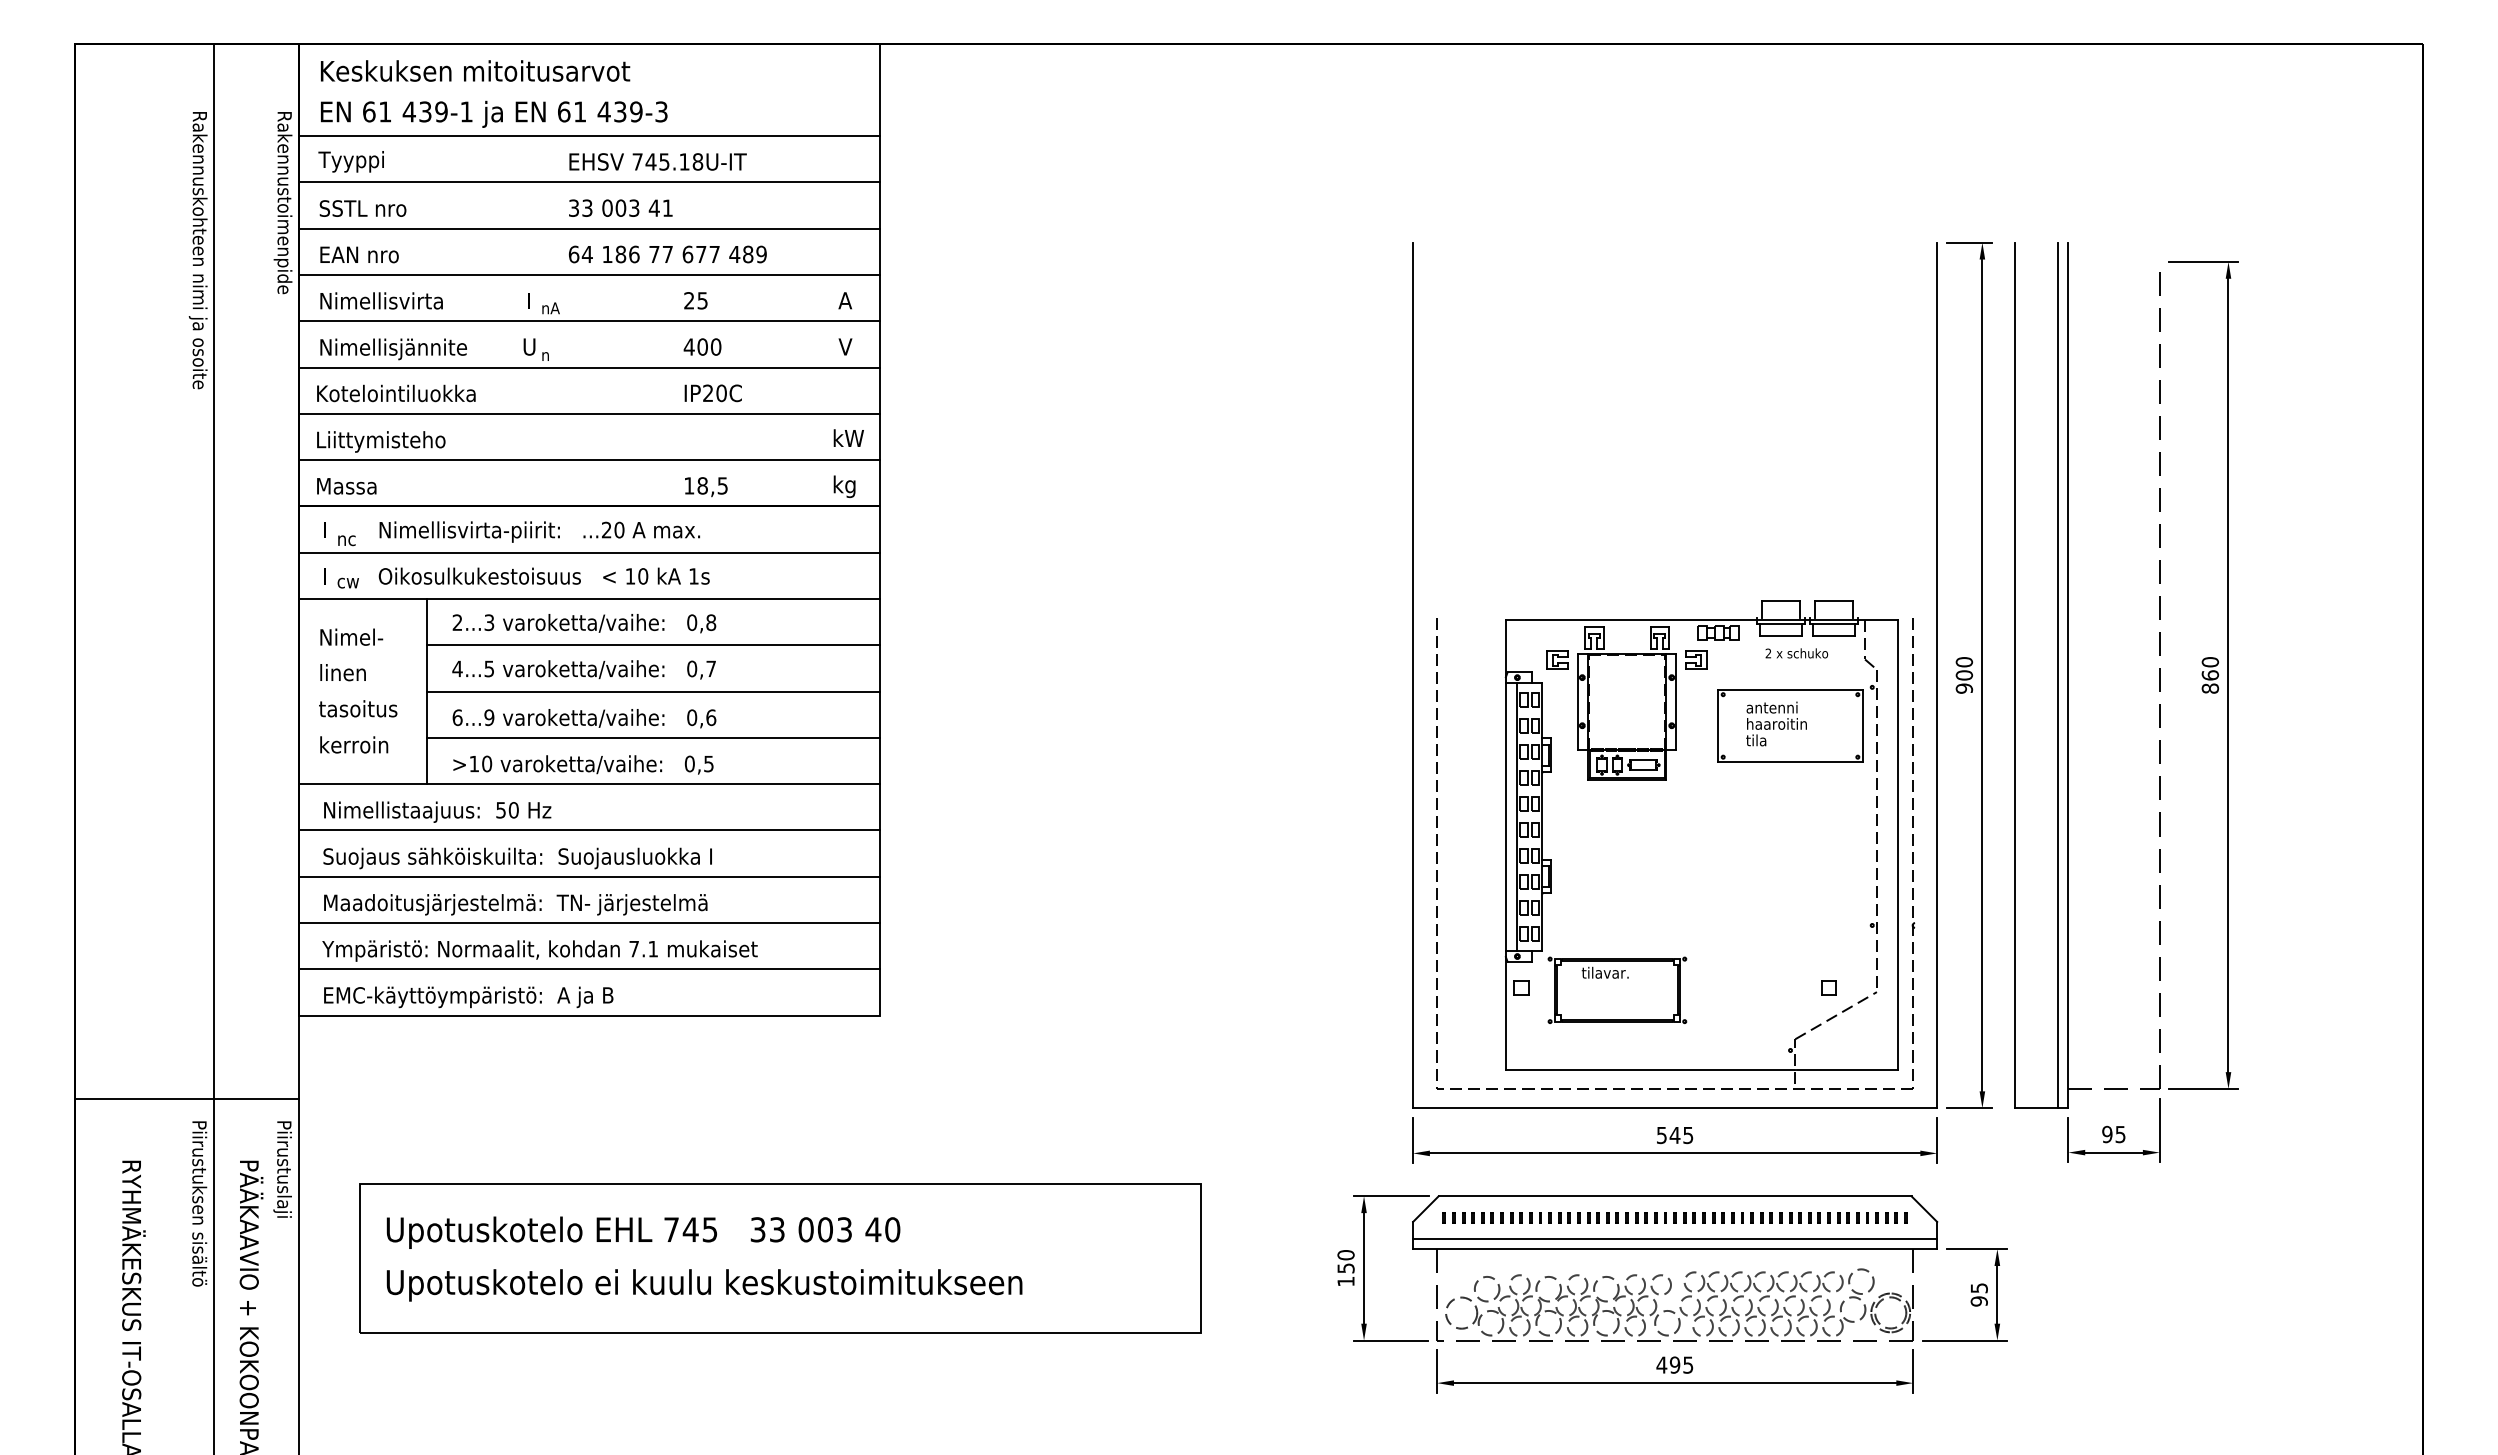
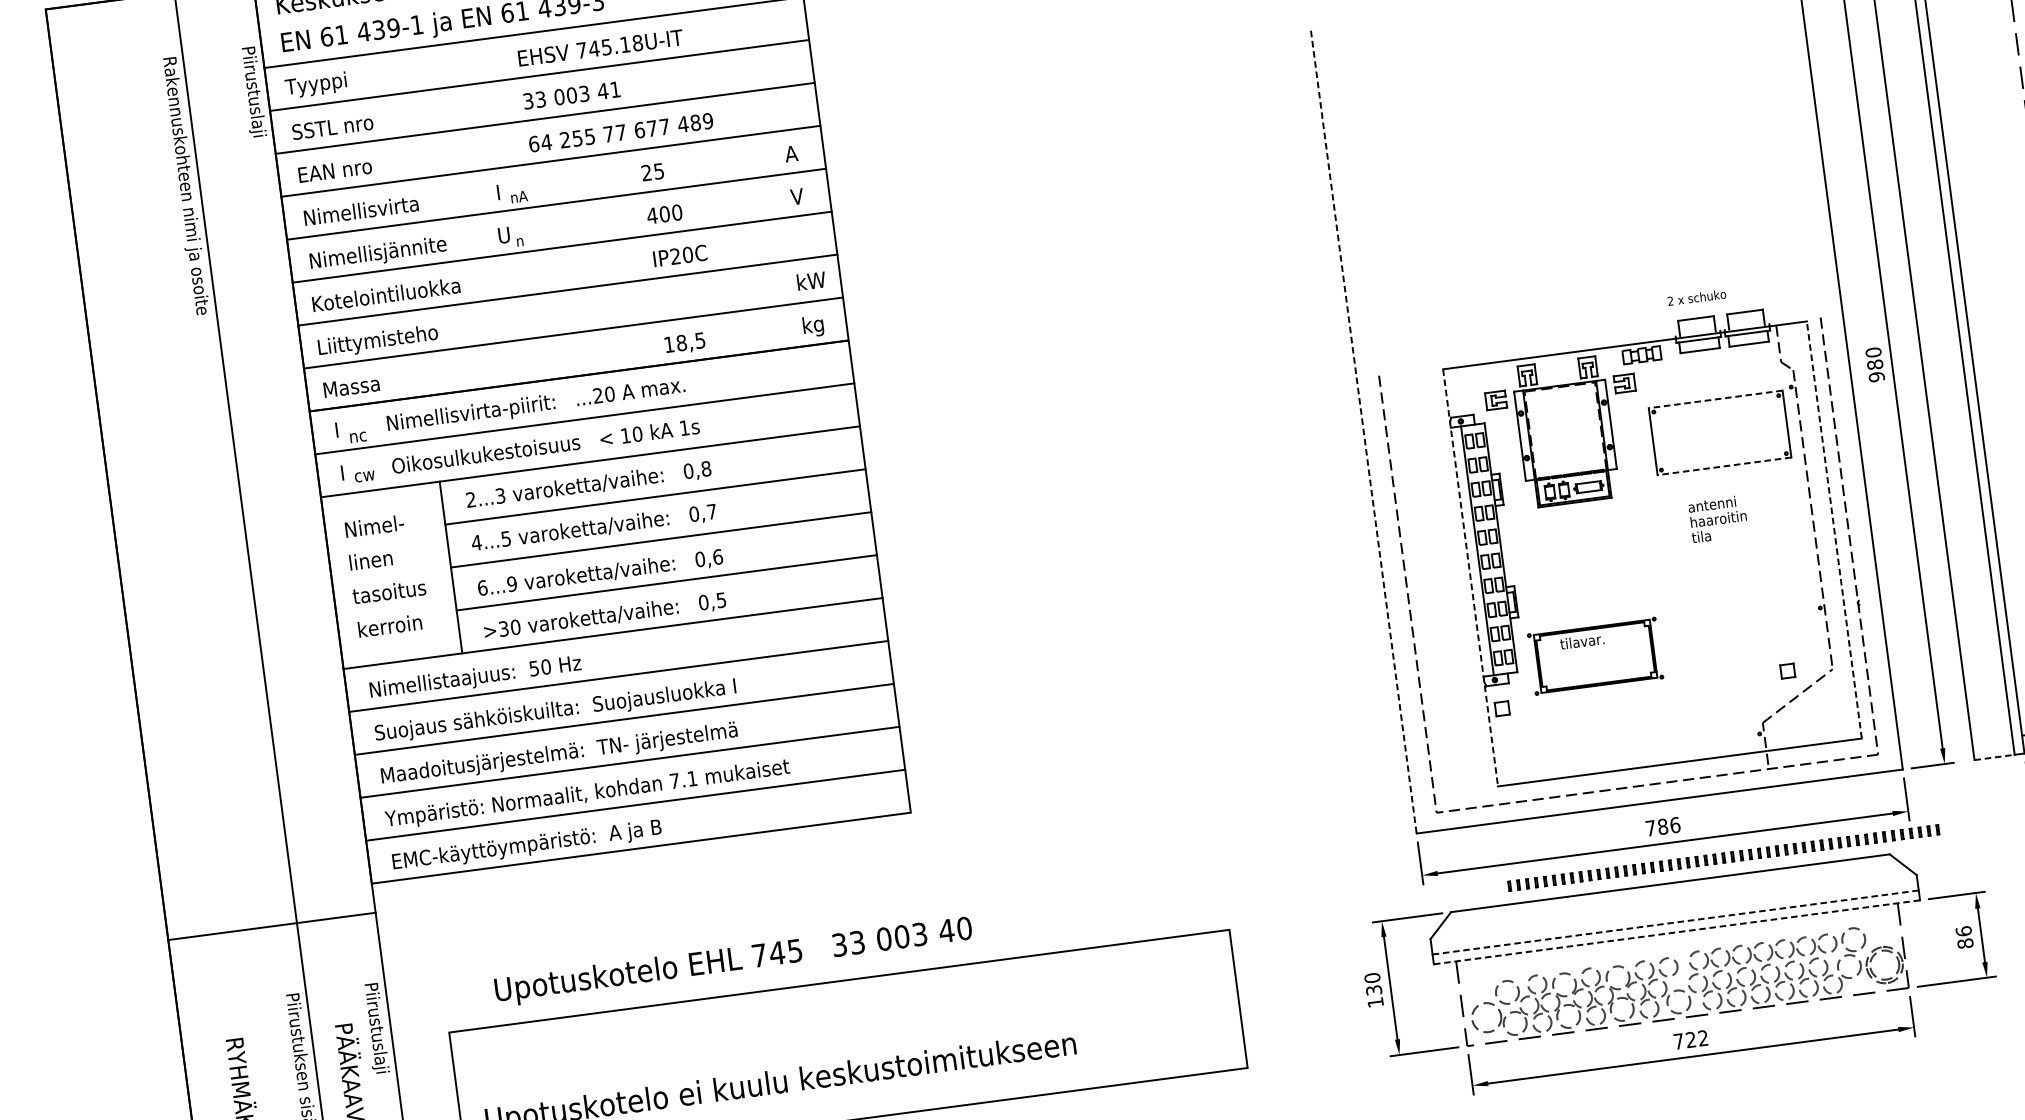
text: (282, 204) -> (257, 133), Rakennustoimenpide -> Piirustuslaji
text: (620, 254) -> (577, 138), 186 -> 255
text: (1796, 653) -> (1696, 297), moved
line: (1413, 675) -> (1364, 432), solid -> dashed
text: (1964, 675) -> (1875, 364), 900 -> 980
line: (1790, 689) -> (1715, 399), solid -> dashed
text: (1776, 723) -> (1718, 518), moved
line: (1790, 762) -> (1724, 466), solid -> dashed
text: (474, 763) -> (503, 628), >10 -> >30
line: (1505, 844) -> (1470, 577), solid -> dashed
line: (1898, 844) -> (1834, 529), solid -> dashed
part: (1617, 989) -> (1595, 655), moved
line: (186, 1098) -> (271, 926), moved
line: (2036, 1108) -> (1994, 757), solid -> dashed
text: (1675, 1135) -> (1663, 826), 545 -> 786
part: (1674, 1217) -> (1723, 857), moved
text: (643, 1232) -> (733, 961), moved
line: (1674, 1238) -> (1675, 922), solid -> dashed
line: (1674, 1249) -> (1676, 932), solid -> dashed
text: (1345, 1267) -> (1373, 989), 150 -> 130
text: (1978, 1294) -> (1963, 937), 95 -> 86
text: (1674, 1364) -> (1690, 1039), 495 -> 722

